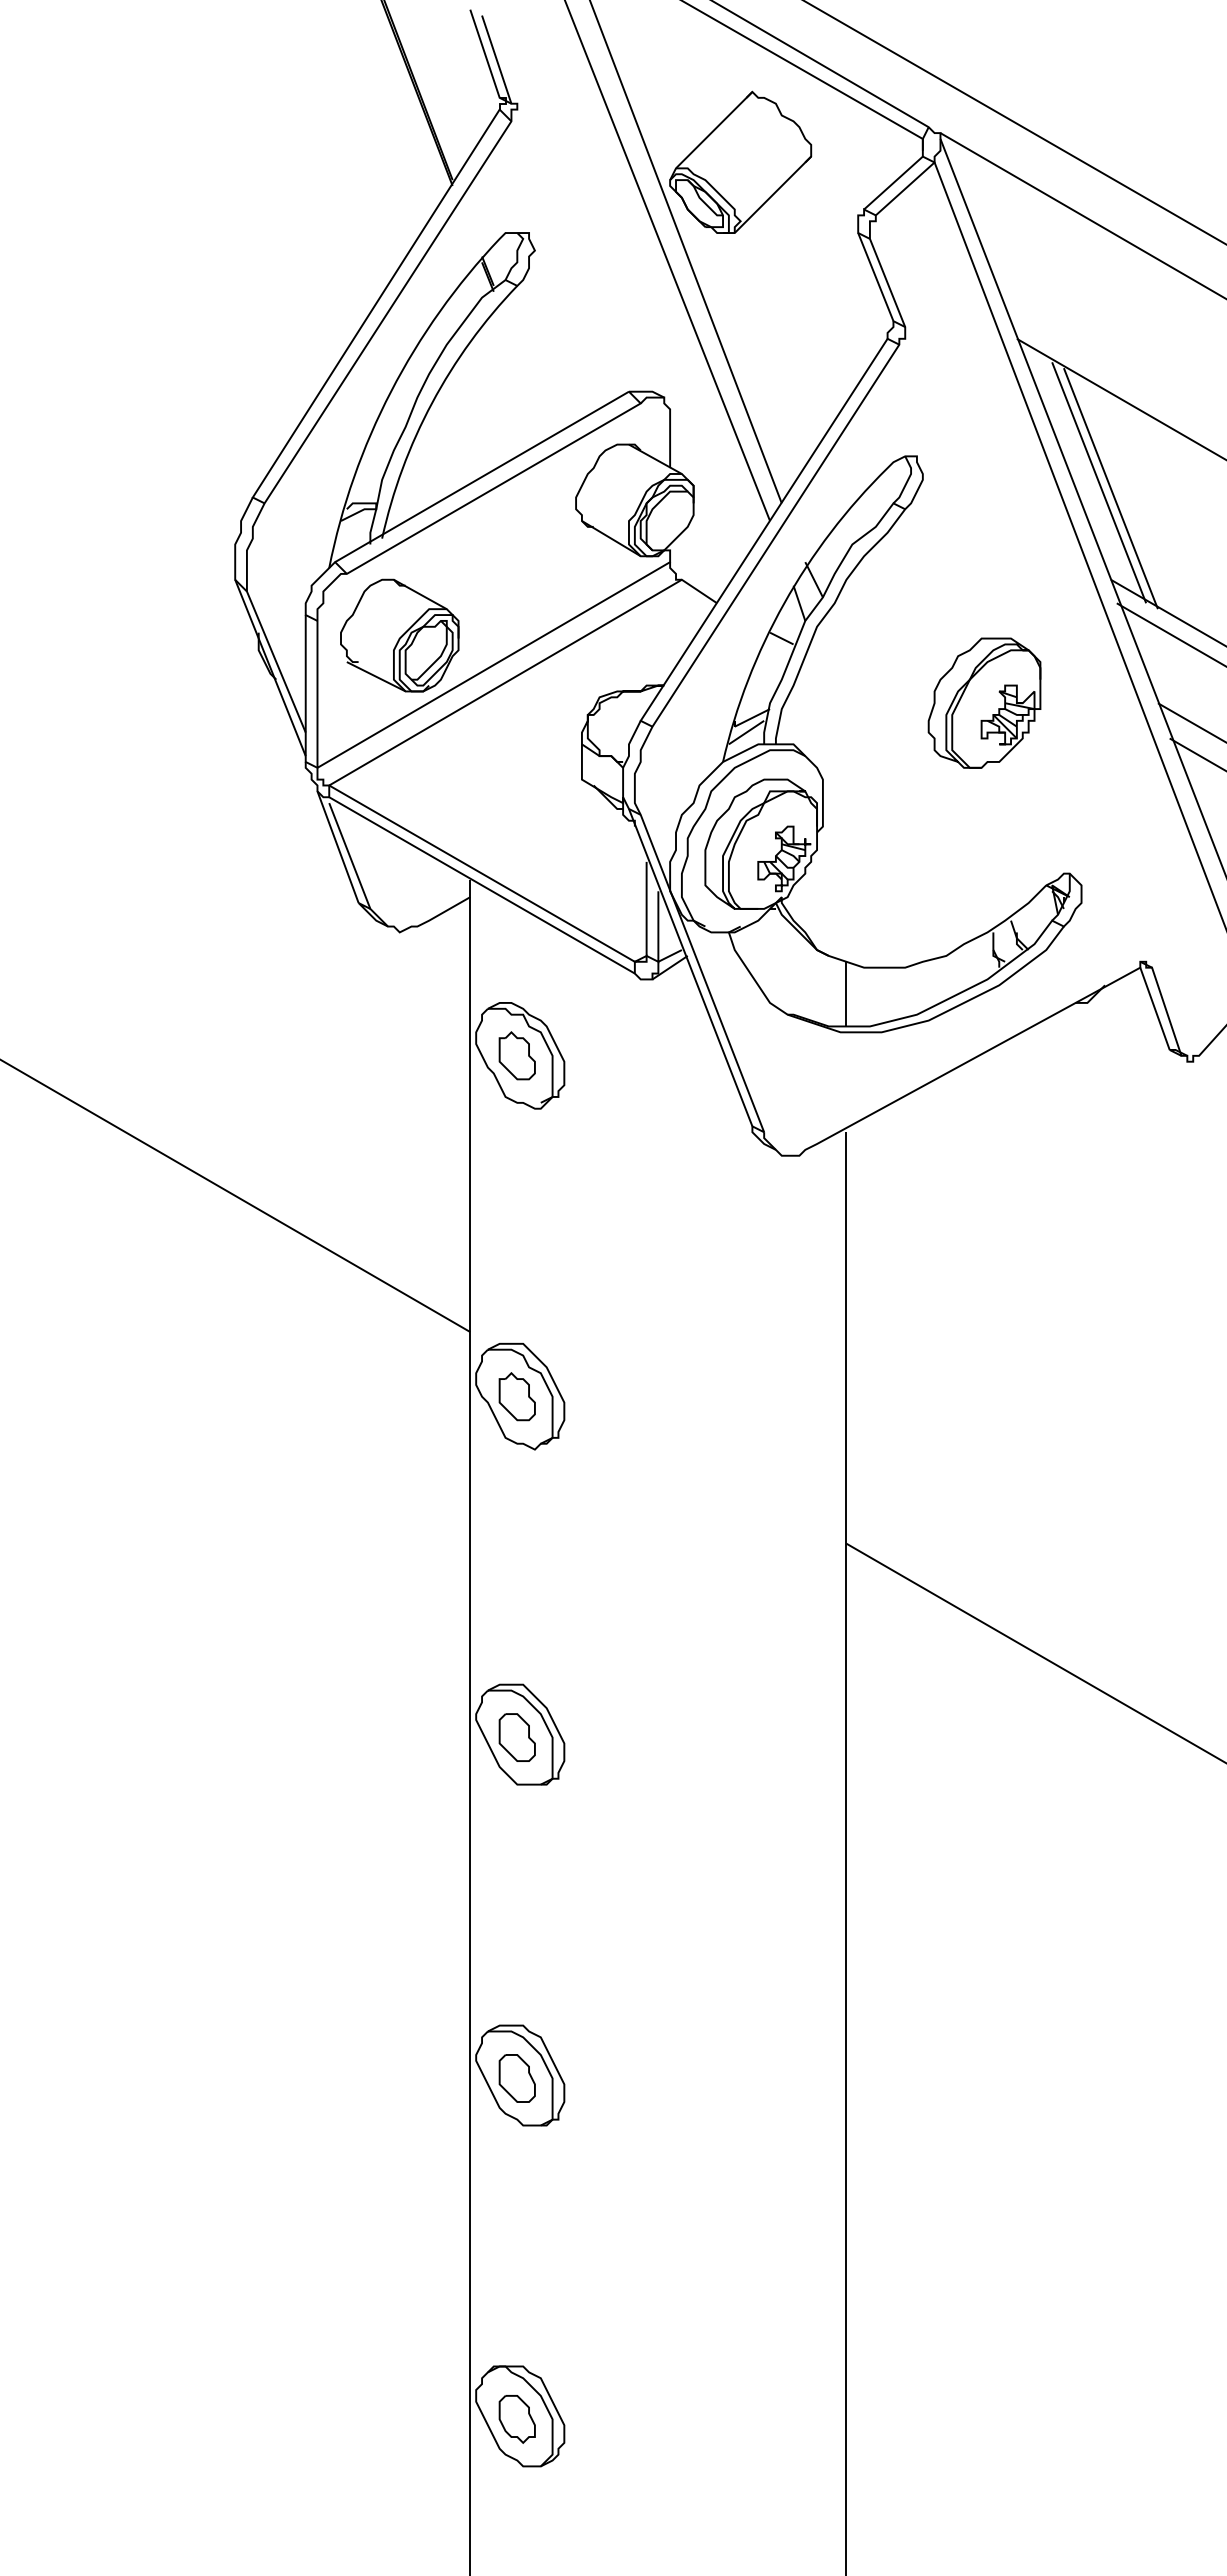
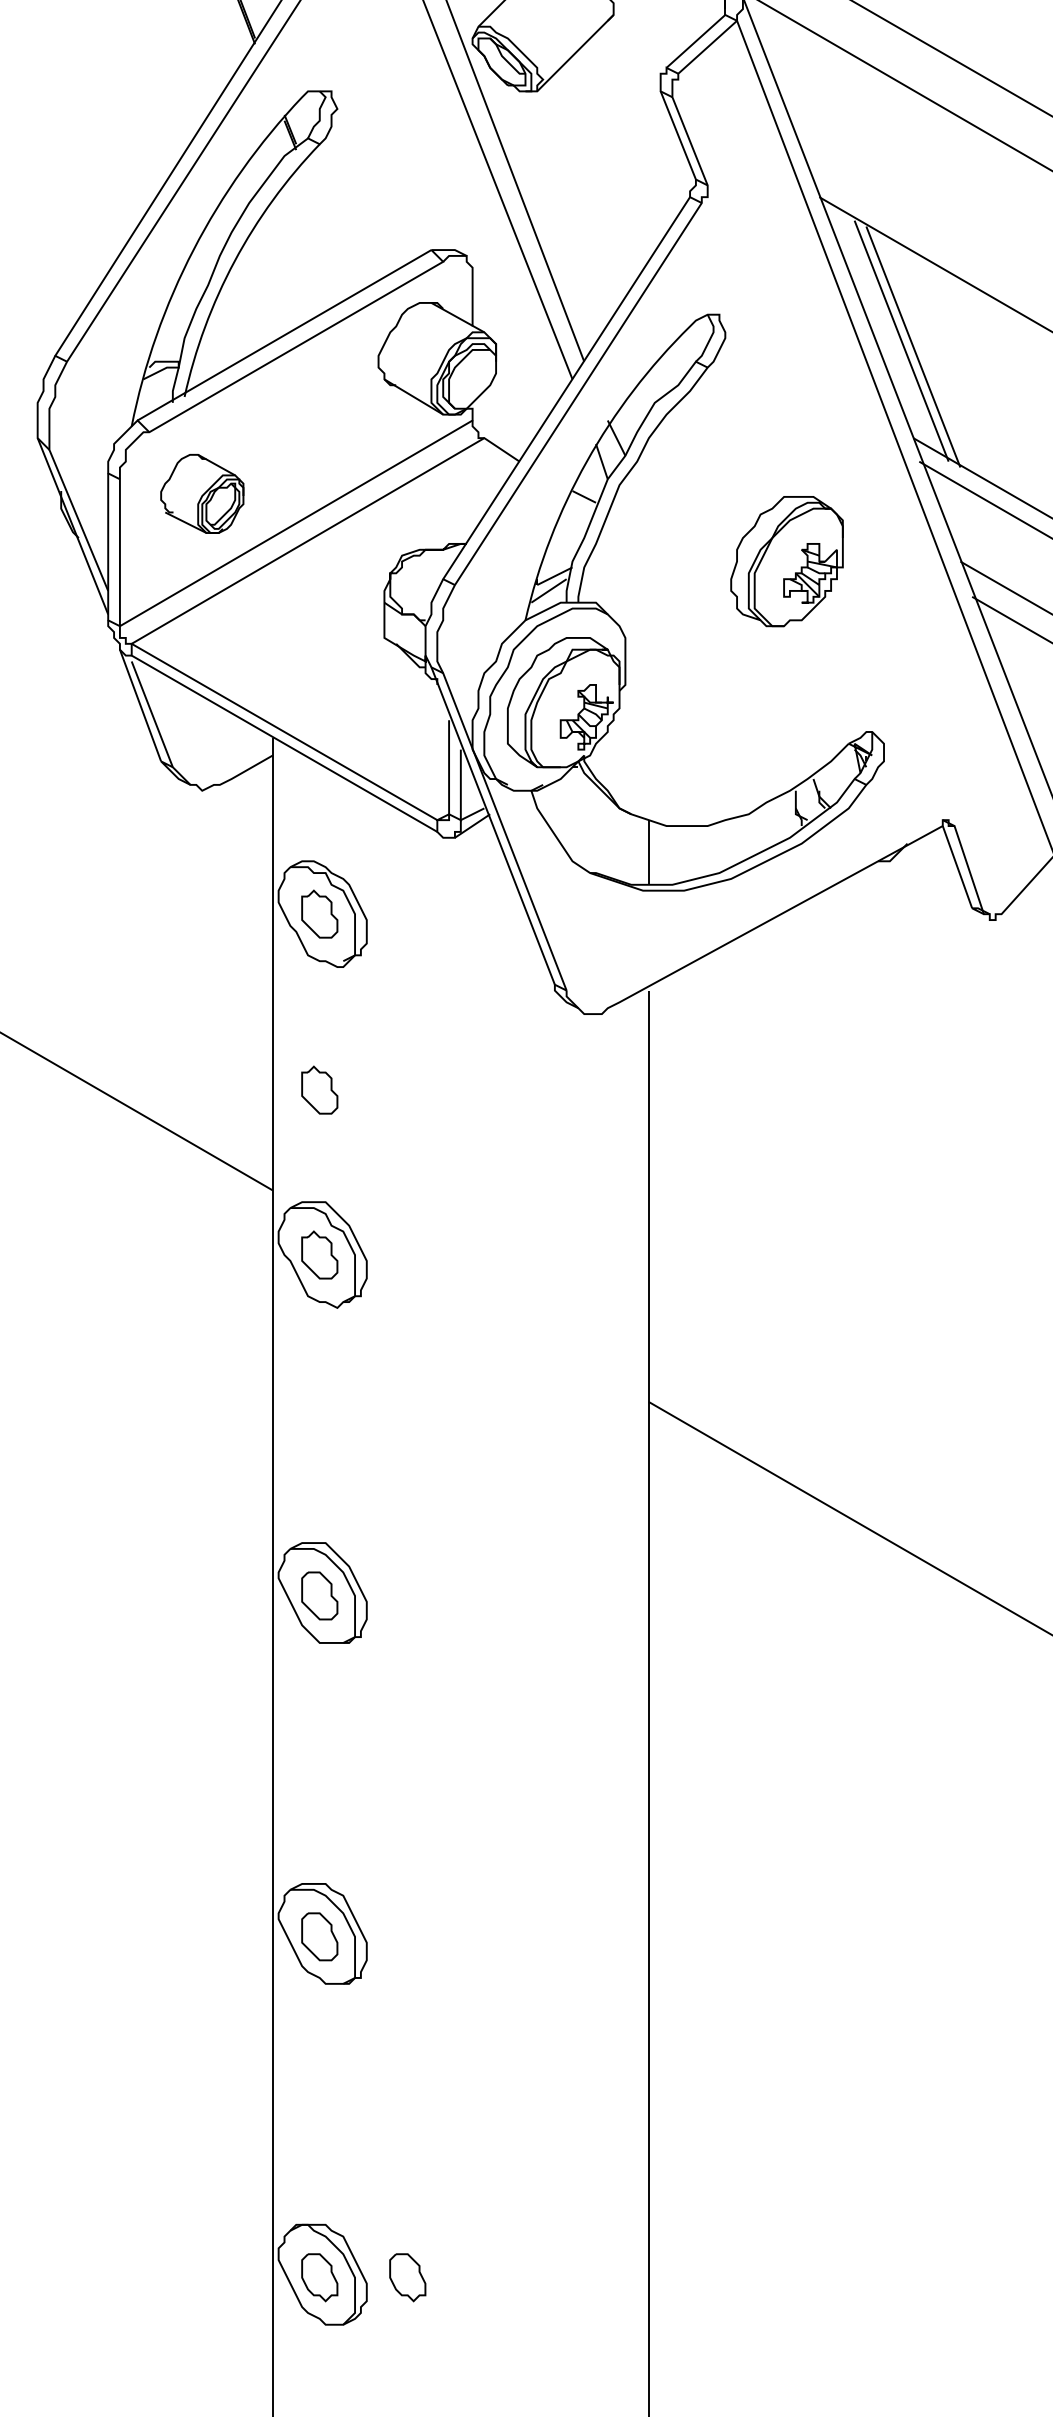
part: (399, 635) -> (201, 493), size x0.7
part: (516, 1231) -> (318, 1089), added
part: (604, 2419) -> (406, 2277), added

